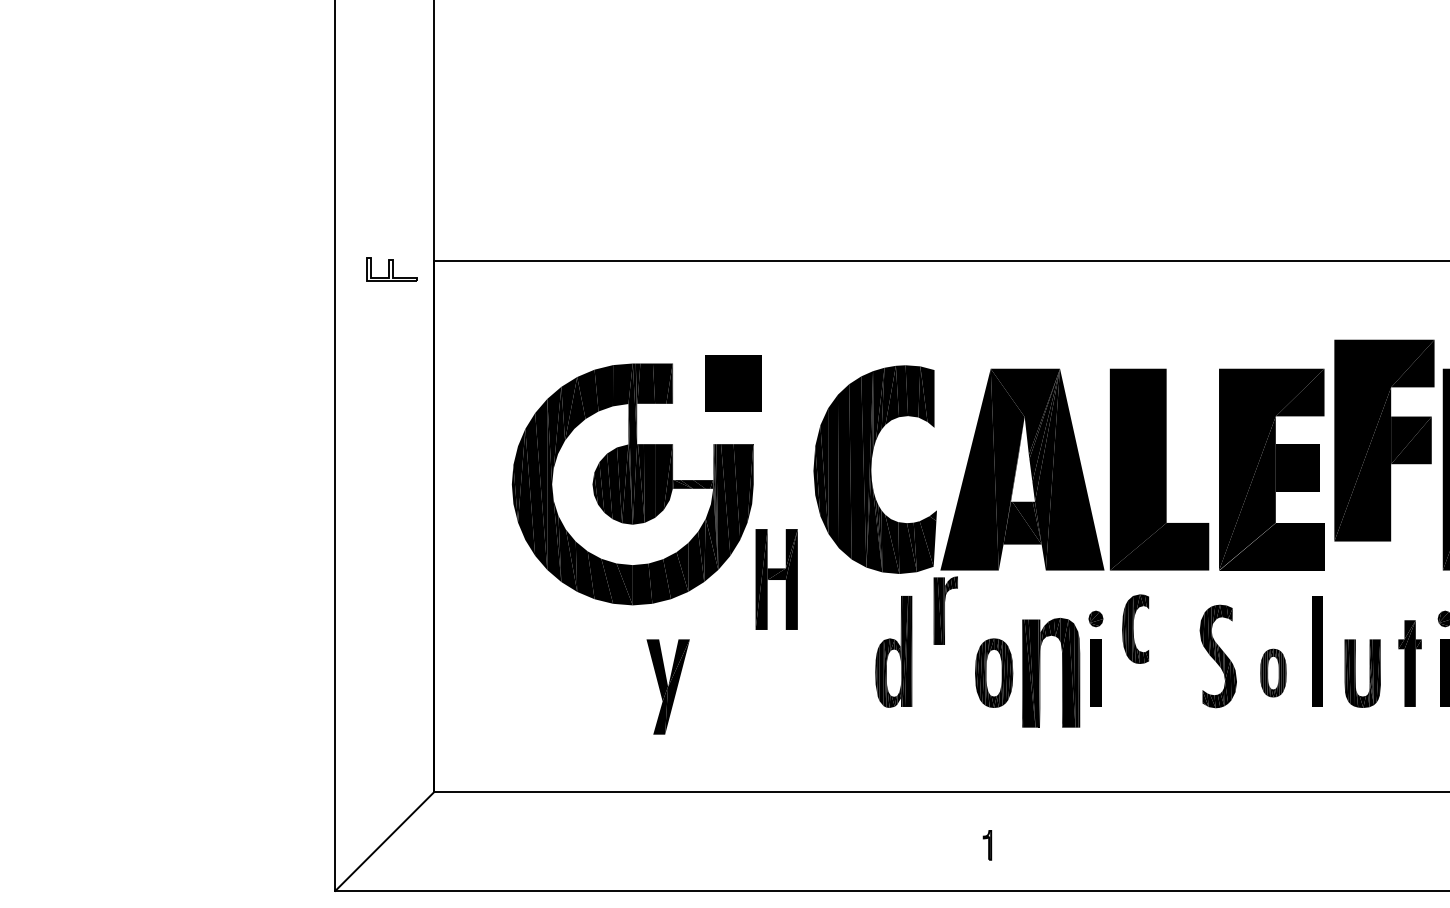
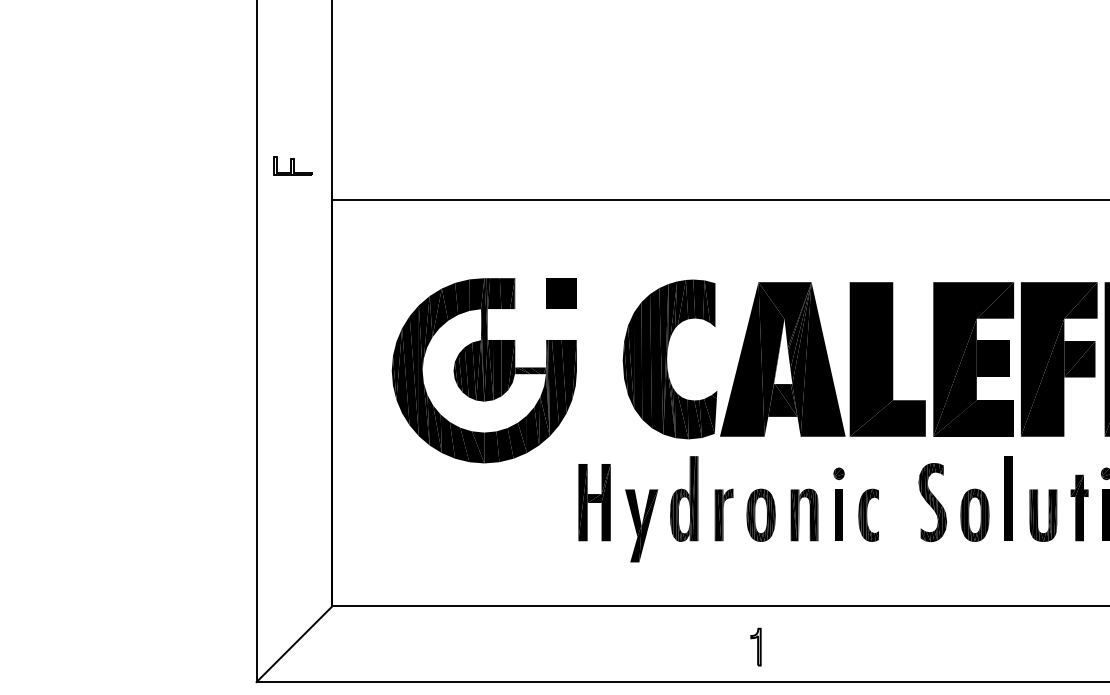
part: (391, 269) -> (292, 166), moved
part: (733, 383) -> (561, 293), size x0.71
part: (1384, 440) -> (1059, 359), moved
part: (776, 579) -> (594, 502), moved
part: (945, 610) -> (723, 514), moved
part: (1135, 628) -> (868, 514), moved
part: (1050, 672) -> (804, 514), size x0.62
part: (1273, 672) -> (975, 514), size x1.43
part: (667, 686) -> (641, 525), moved
part: (987, 845) -> (756, 647), size x1.67

